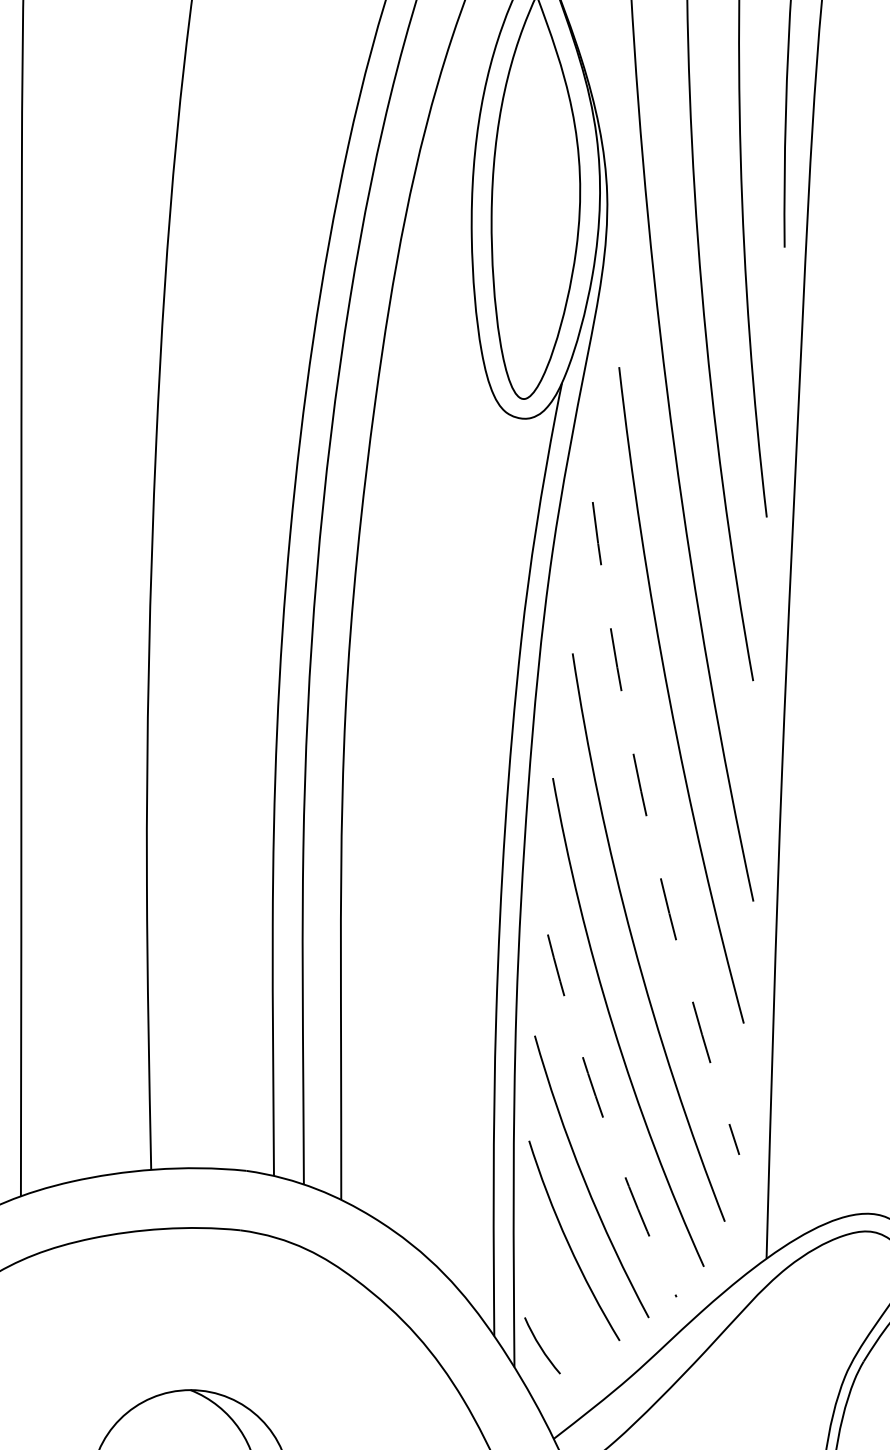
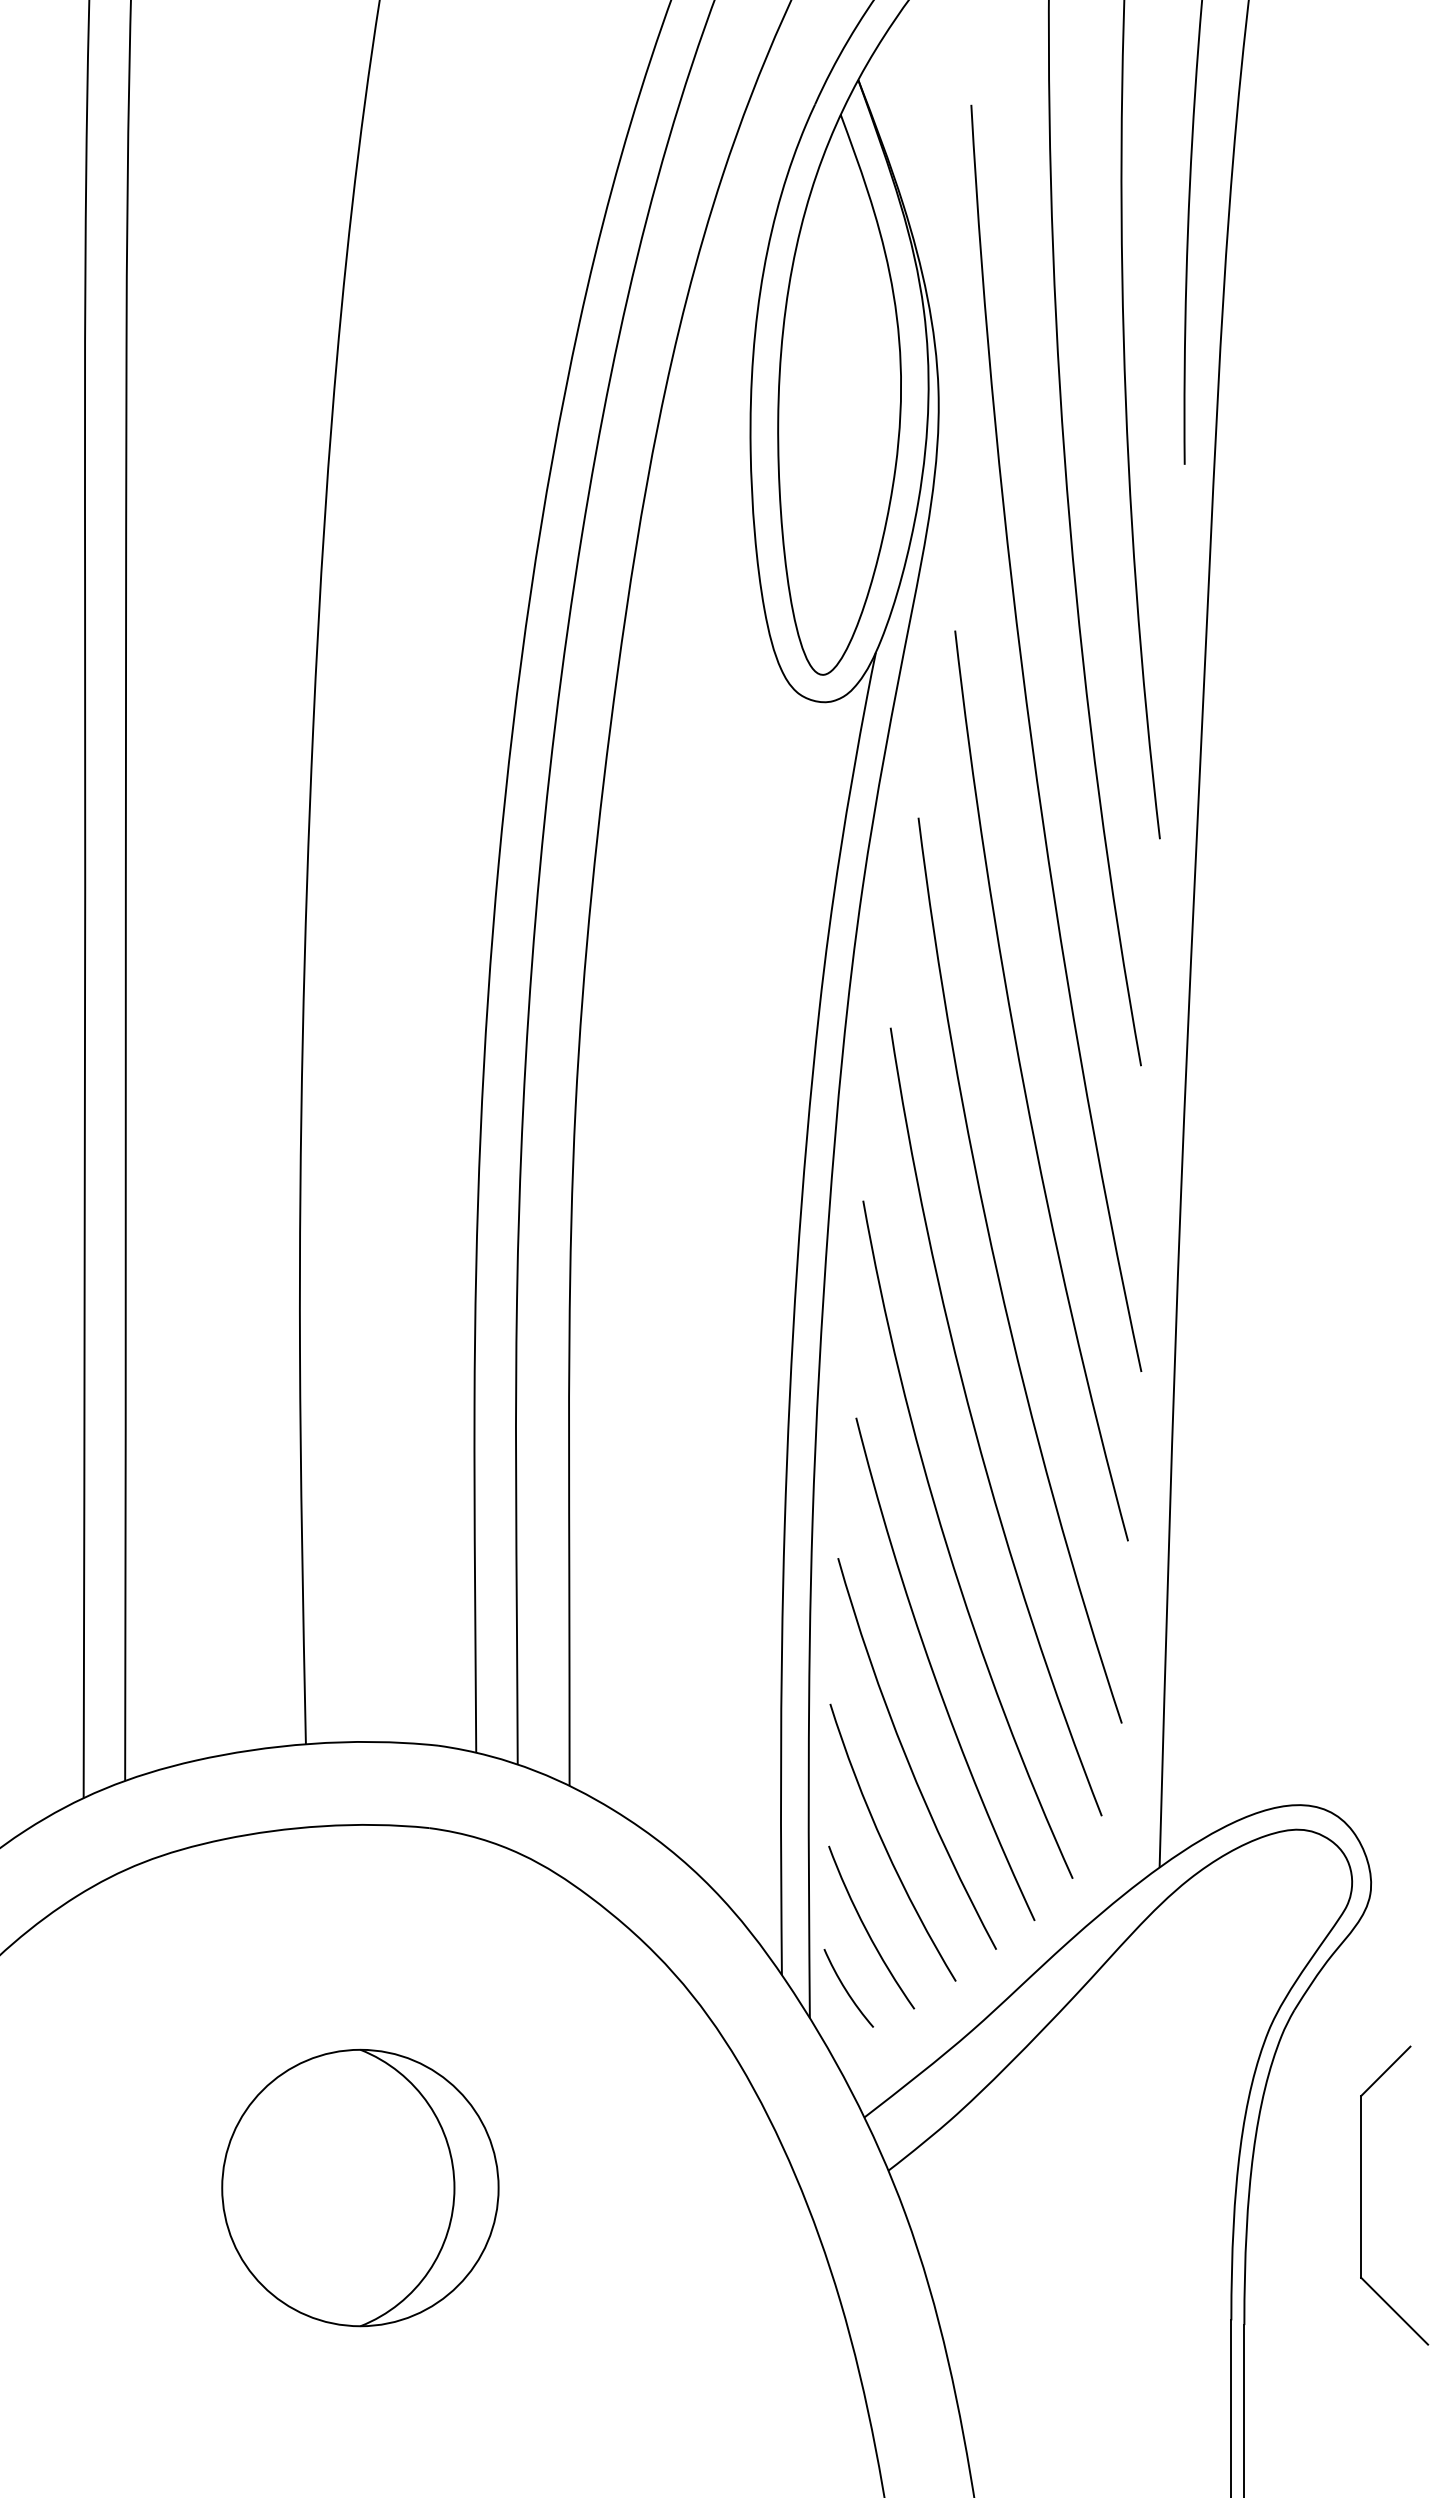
arc: (649, 831) -> (997, 1275), dashed -> solid
arc: (603, 1118) -> (933, 1673), dashed -> solid
arc: (556, 1303) -> (867, 1929), added

